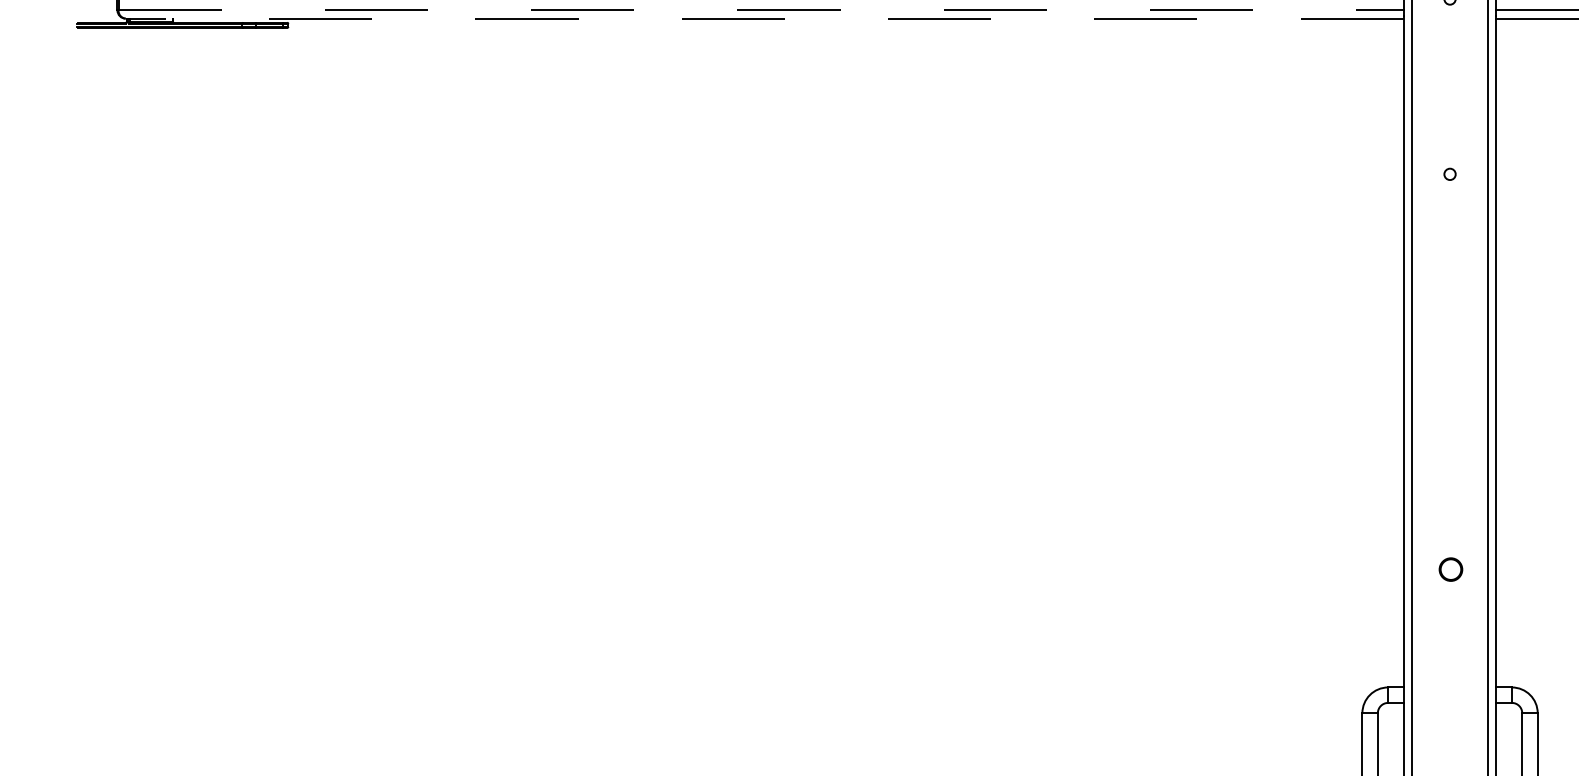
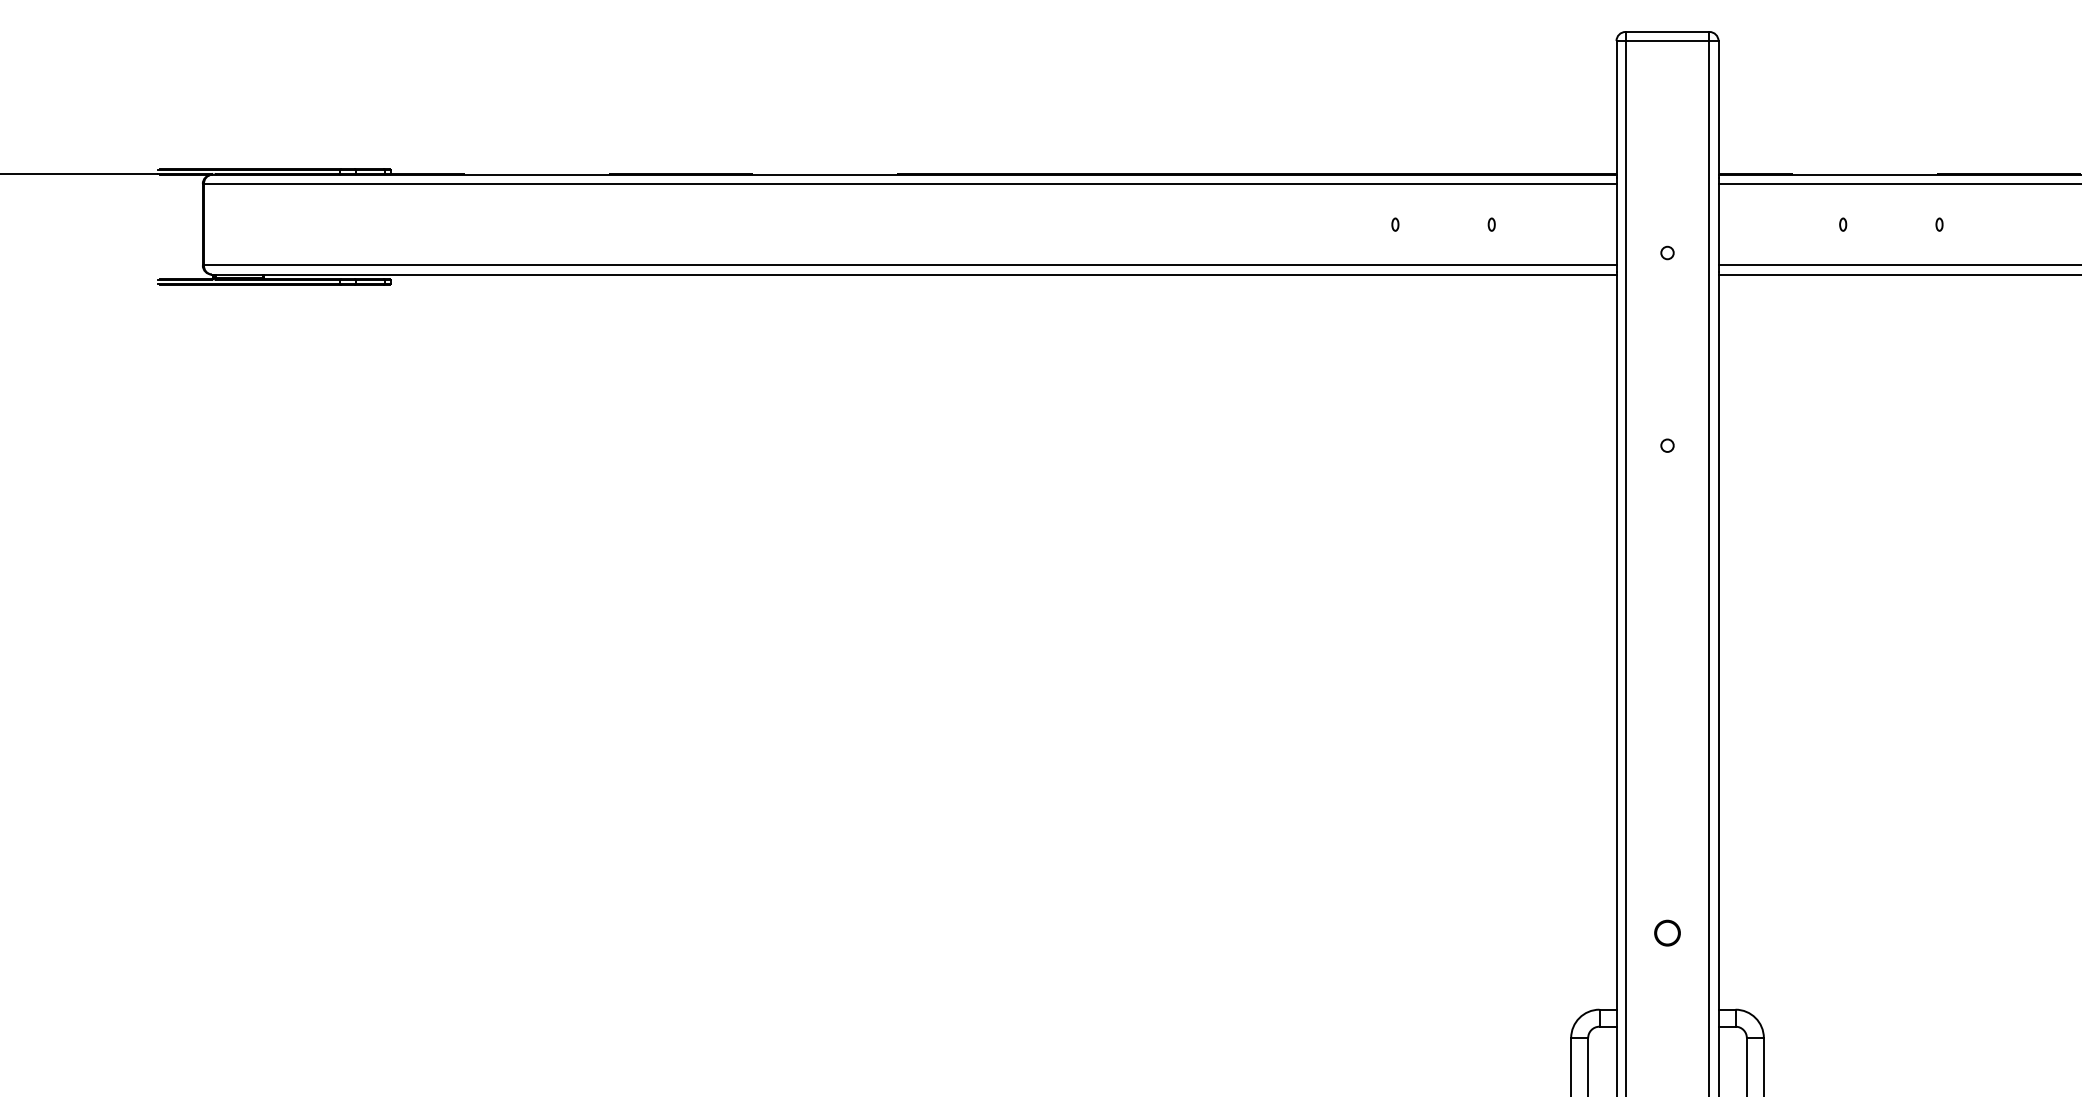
line: (761, 10) -> (910, 265), dashed -> solid
line: (764, 18) -> (913, 274), dashed -> solid
part: (1450, 569) -> (1667, 932), moved

